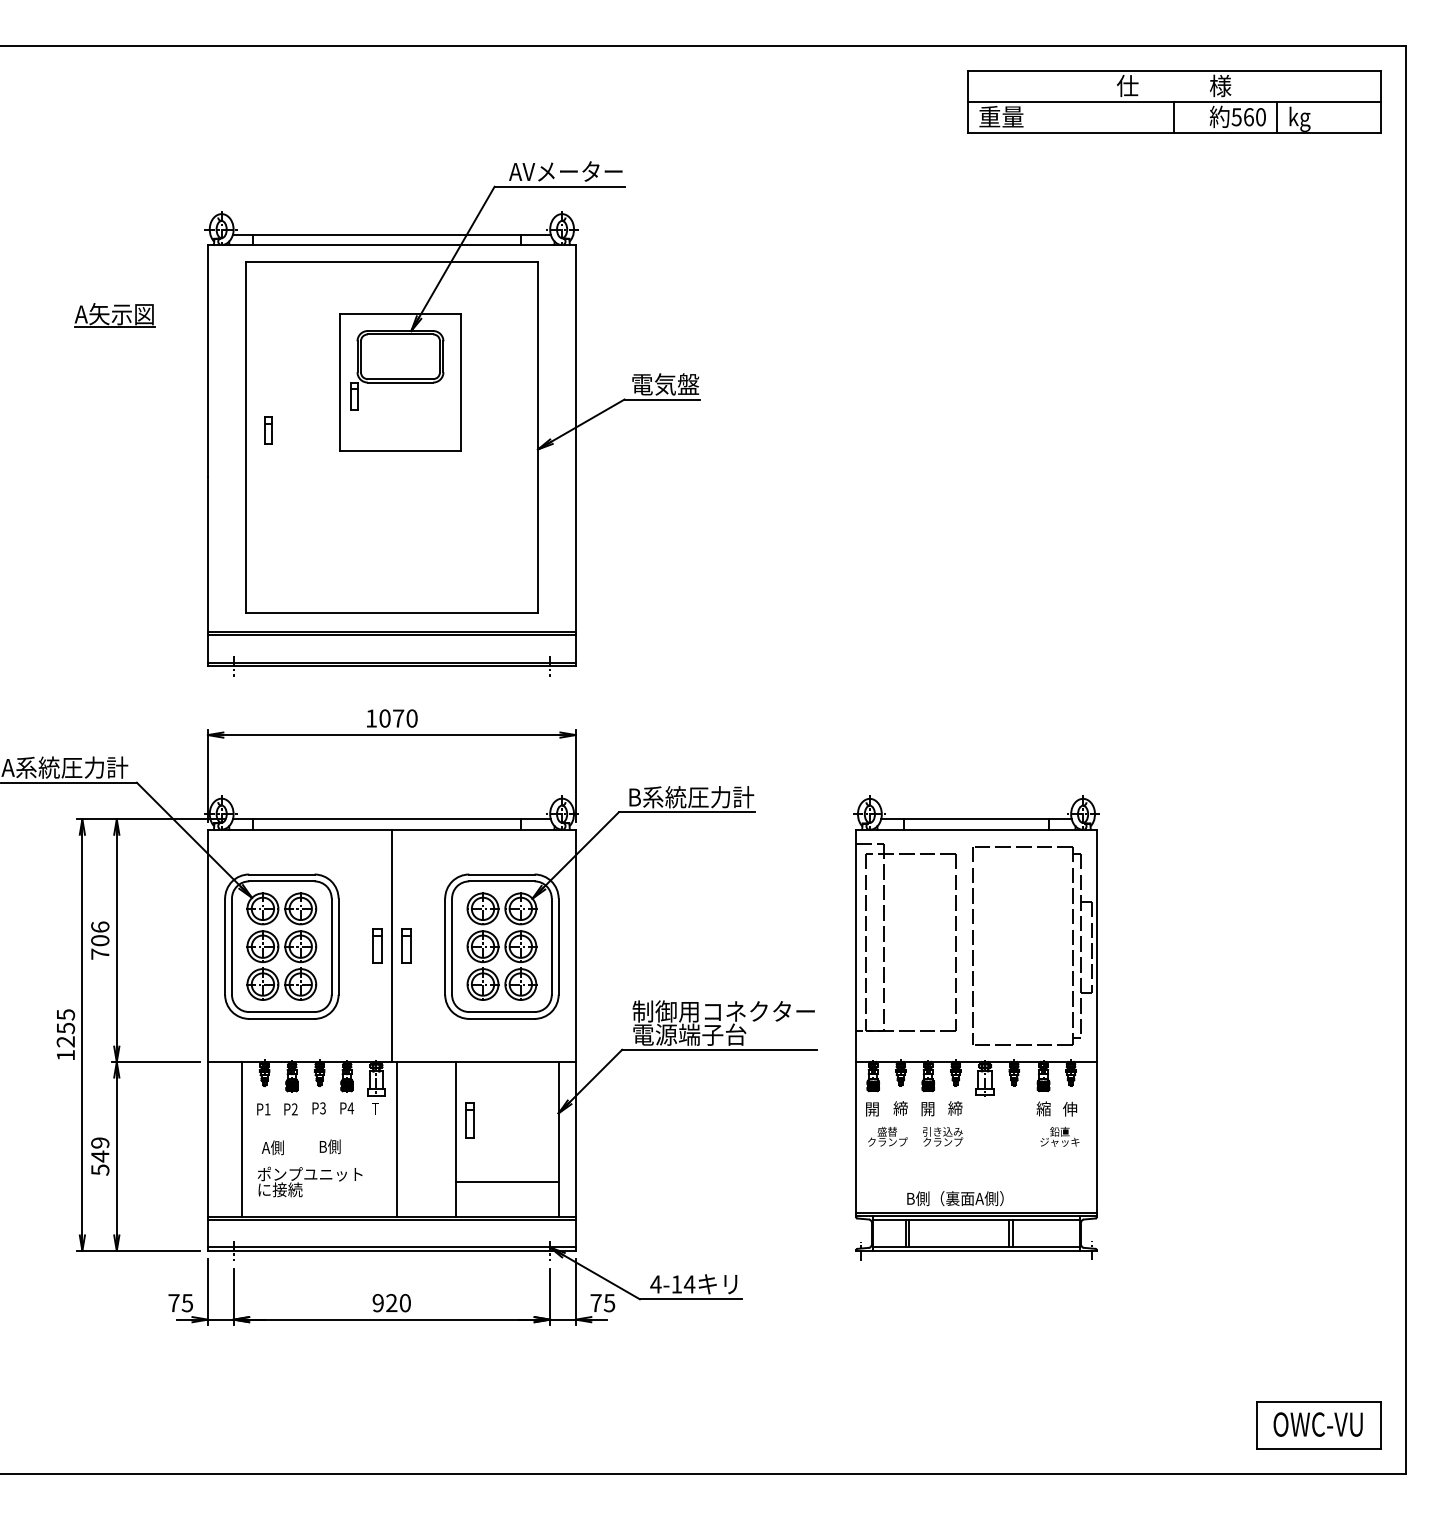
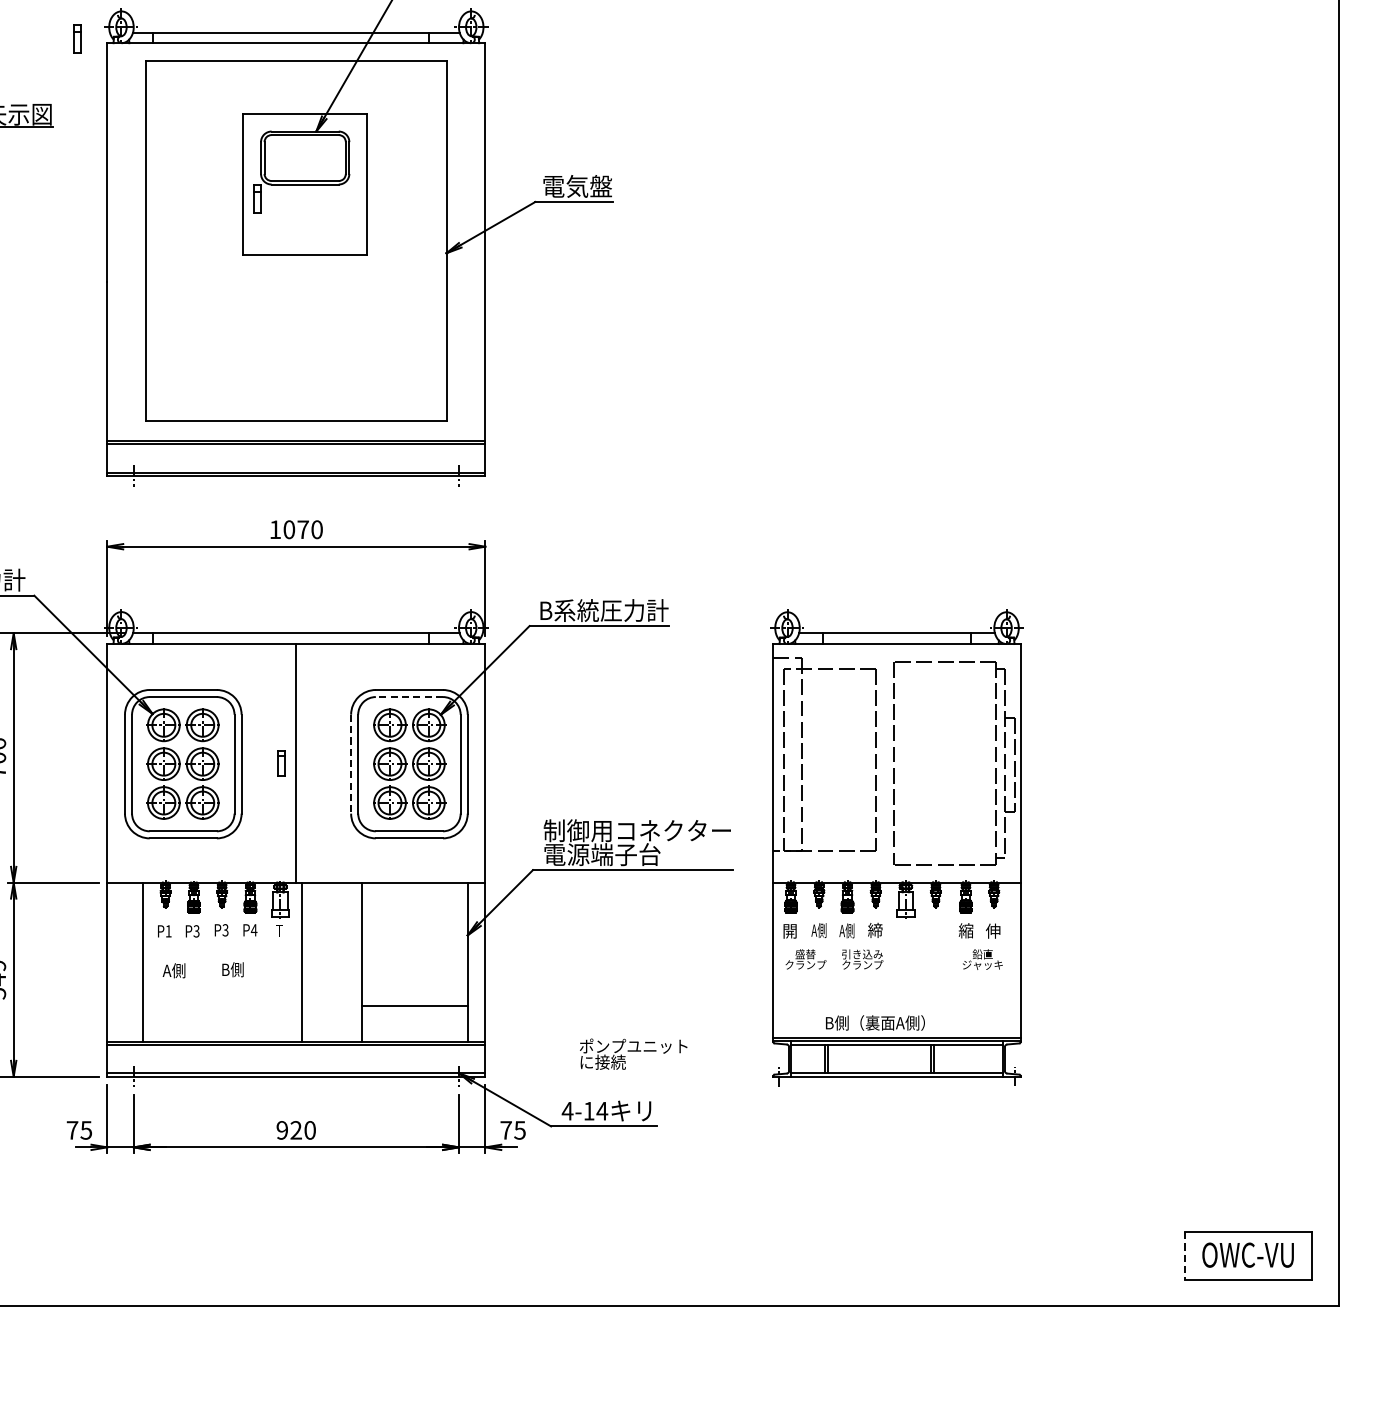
part: (268, 430) -> (78, 38), moved
line: (501, 881) -> (408, 697), solid -> dashed
part: (377, 945) -> (281, 762), size x0.7
part: (406, 945) -> (311, 762), removed
line: (445, 947) -> (351, 764), solid -> dashed
text: (900, 1108) -> (818, 930), 締 -> A側
text: (927, 1108) -> (846, 930), 開 -> A側
text: (294, 1109) -> (196, 931), P2 -> P3
part: (469, 1120) -> (376, 942), removed
text: (310, 1181) -> (634, 1053), moved
line: (1256, 1425) -> (1184, 1256), solid -> dashed

